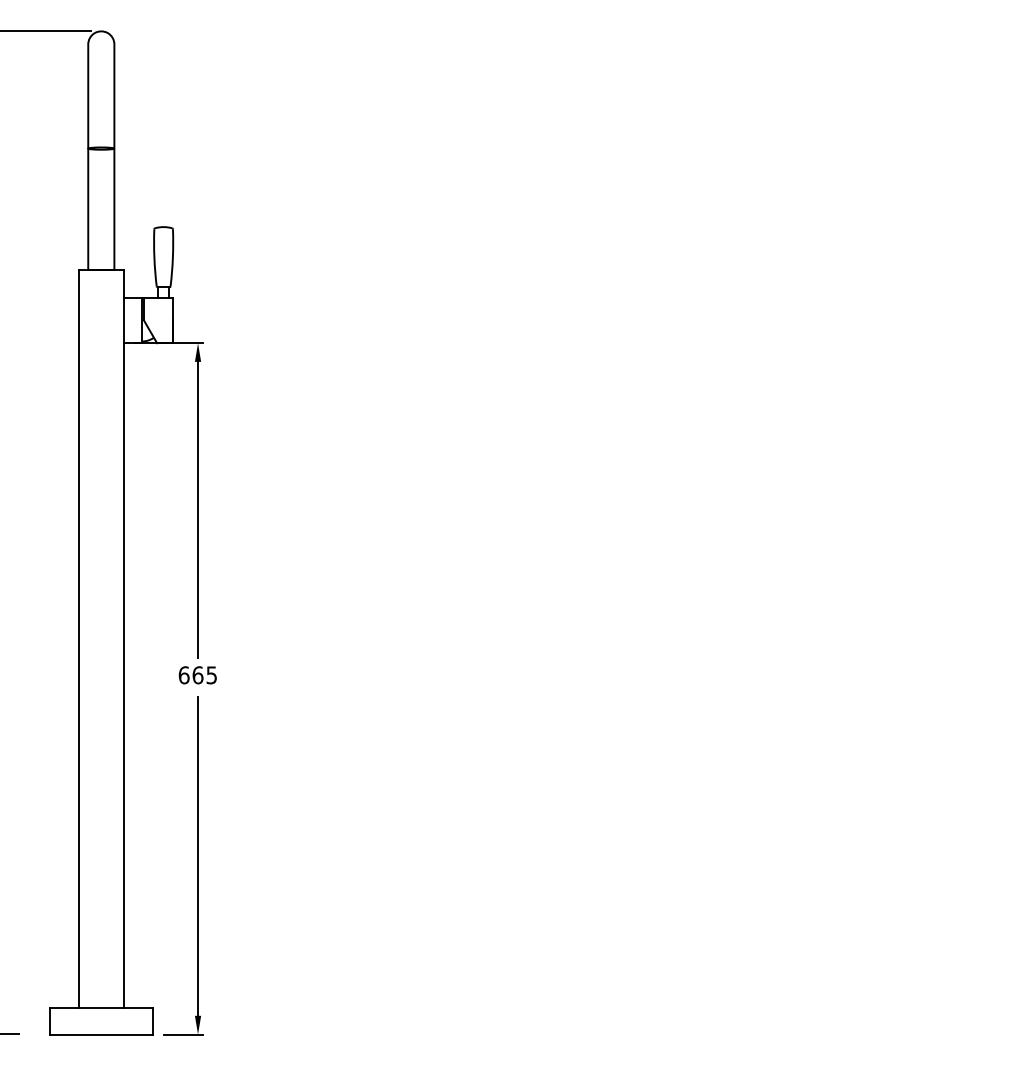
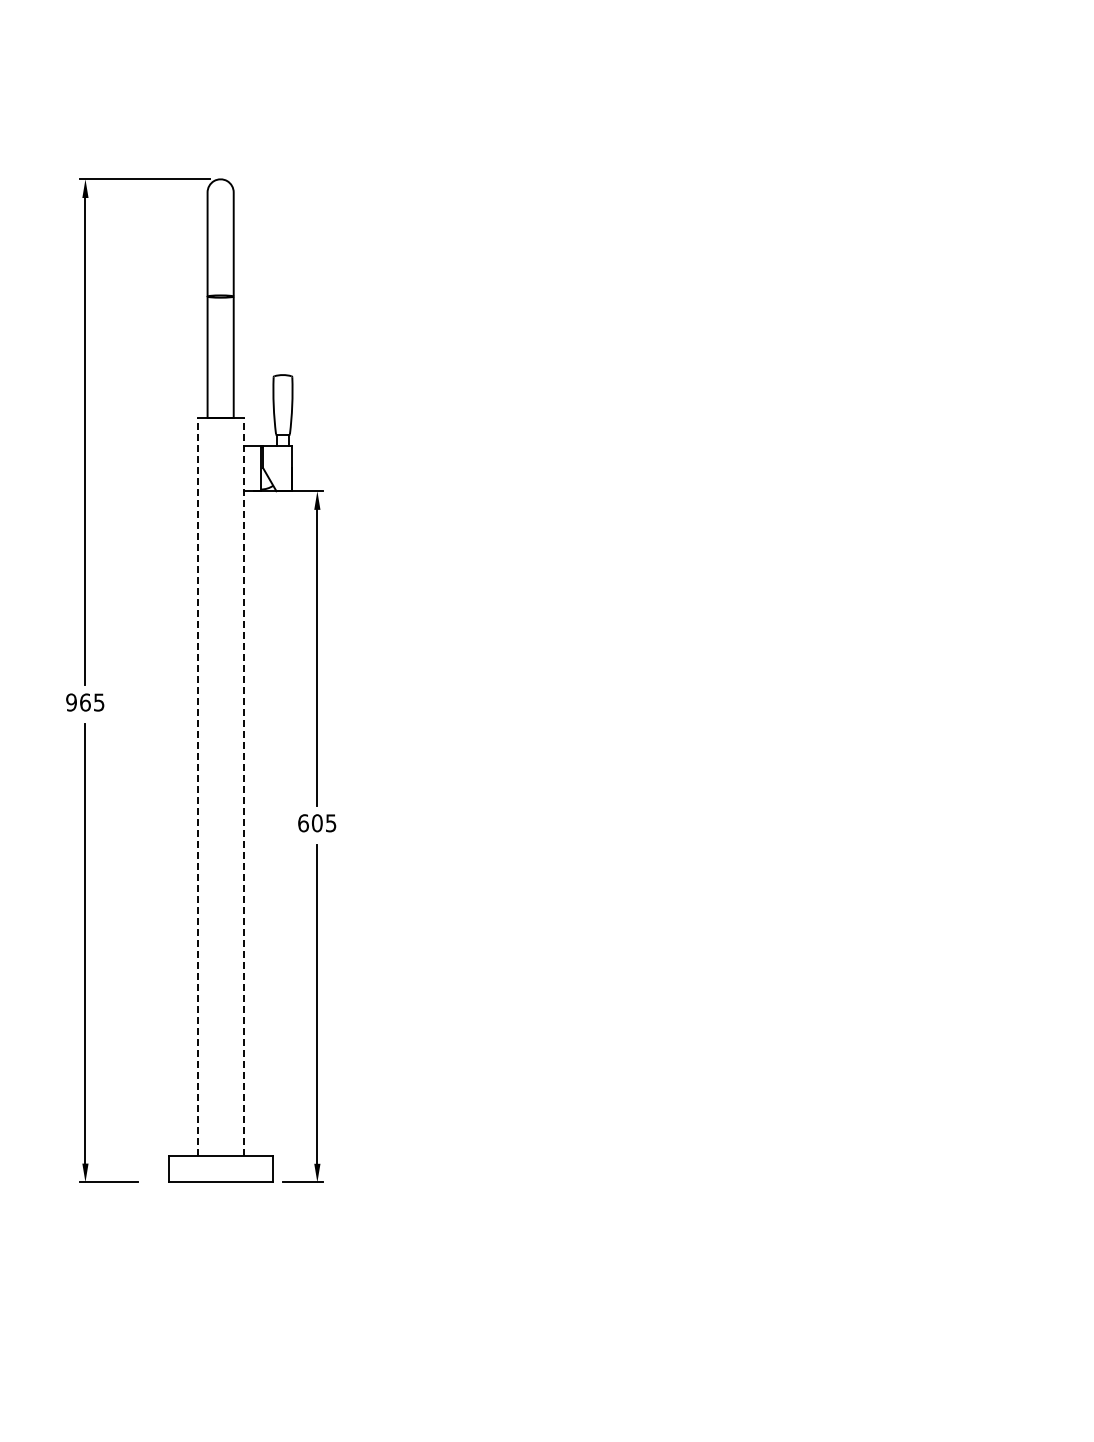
line: (78, 638) -> (197, 786), solid -> dashed
line: (124, 638) -> (243, 786), solid -> dashed
text: (198, 674) -> (317, 822), 665 -> 605

